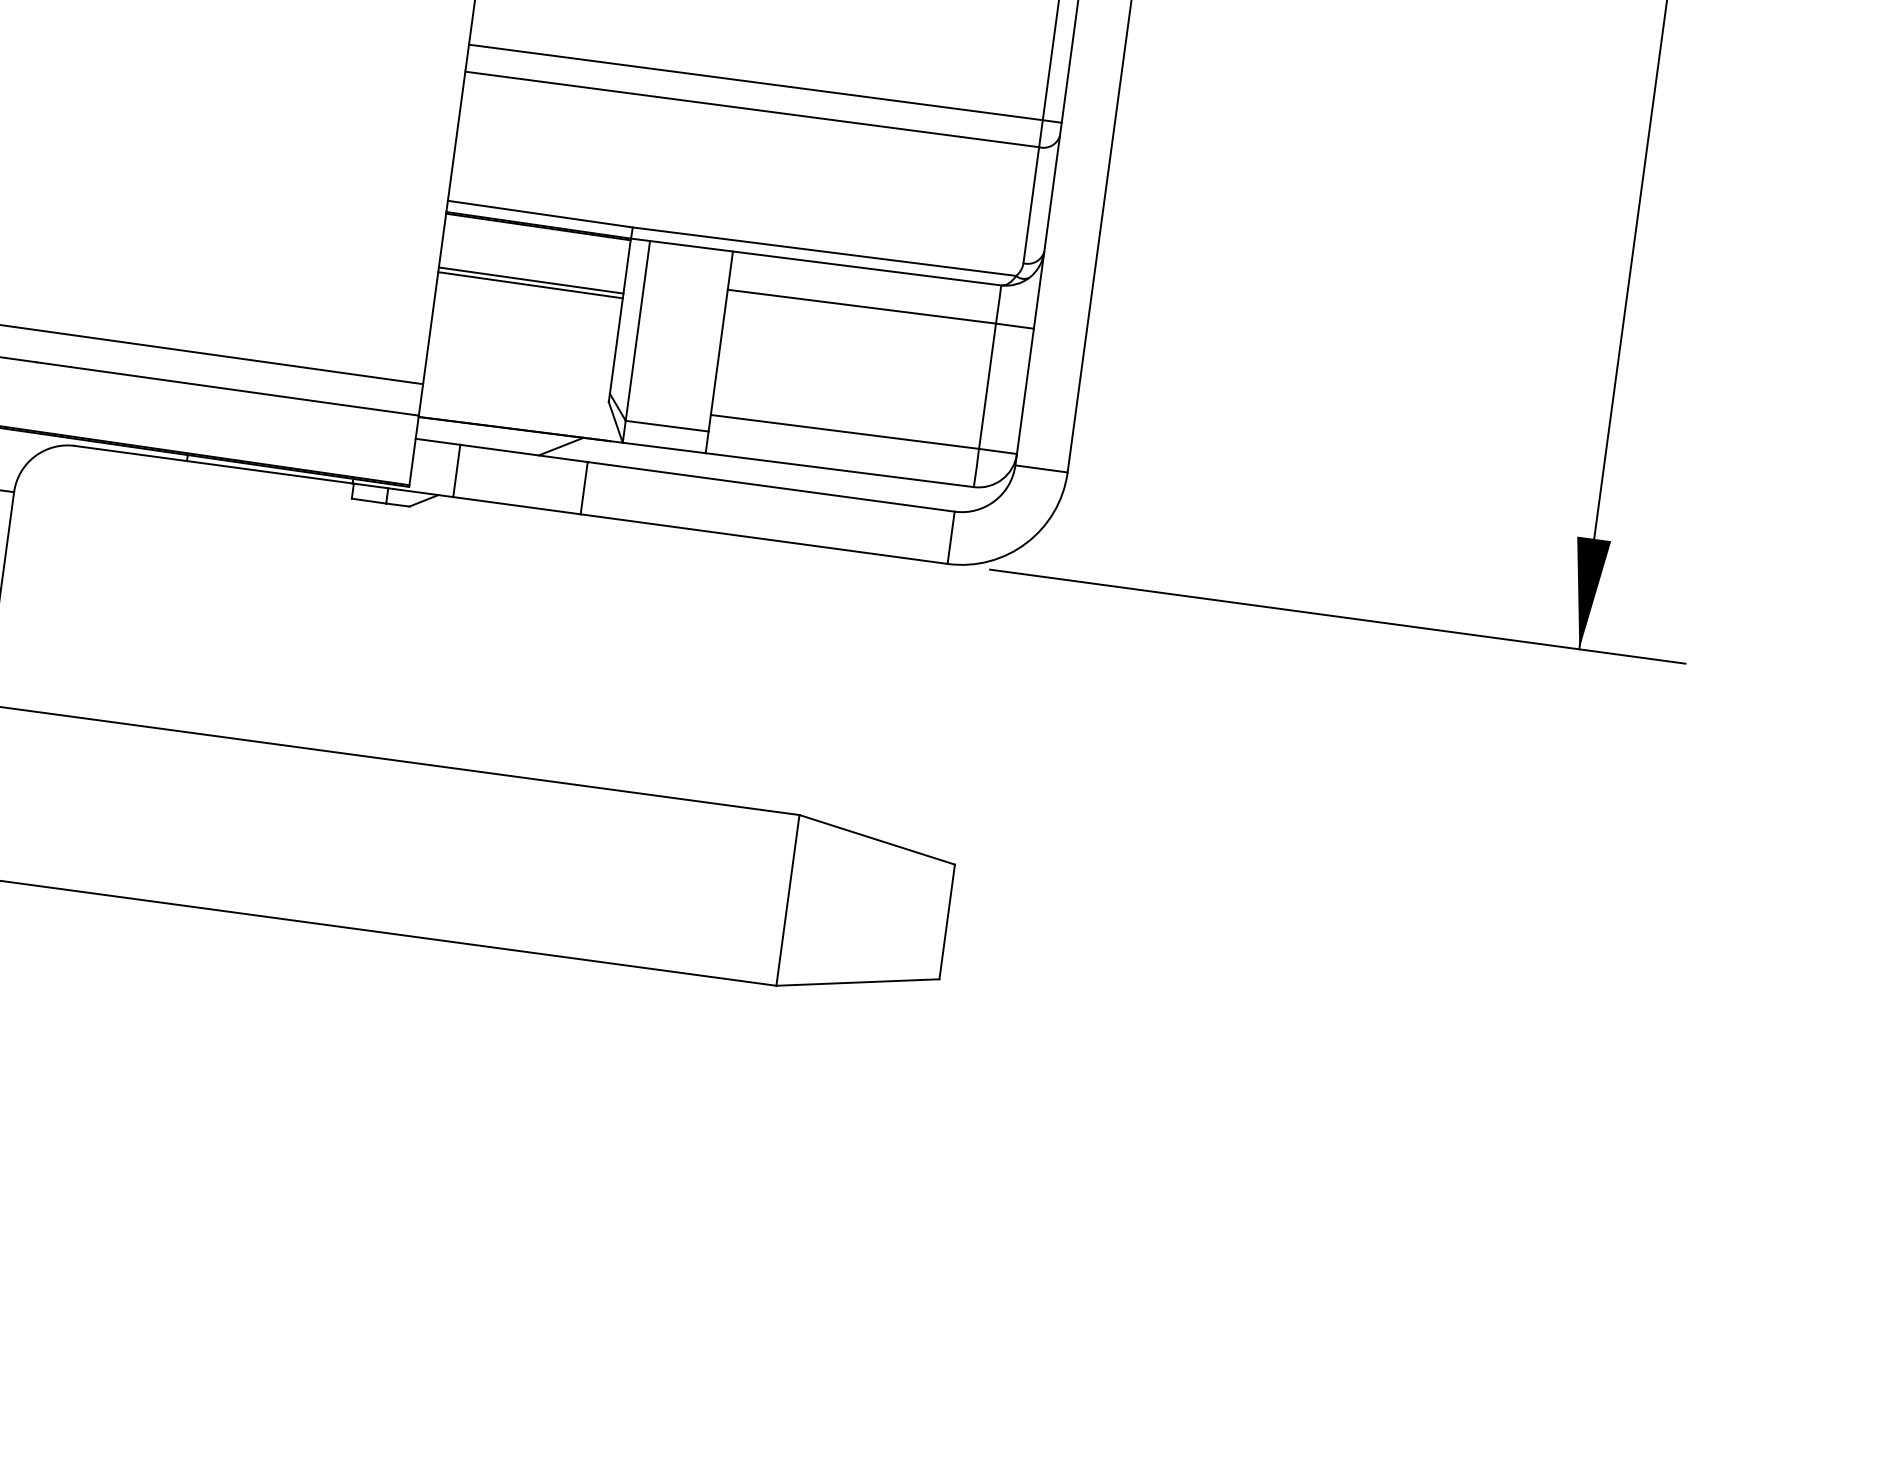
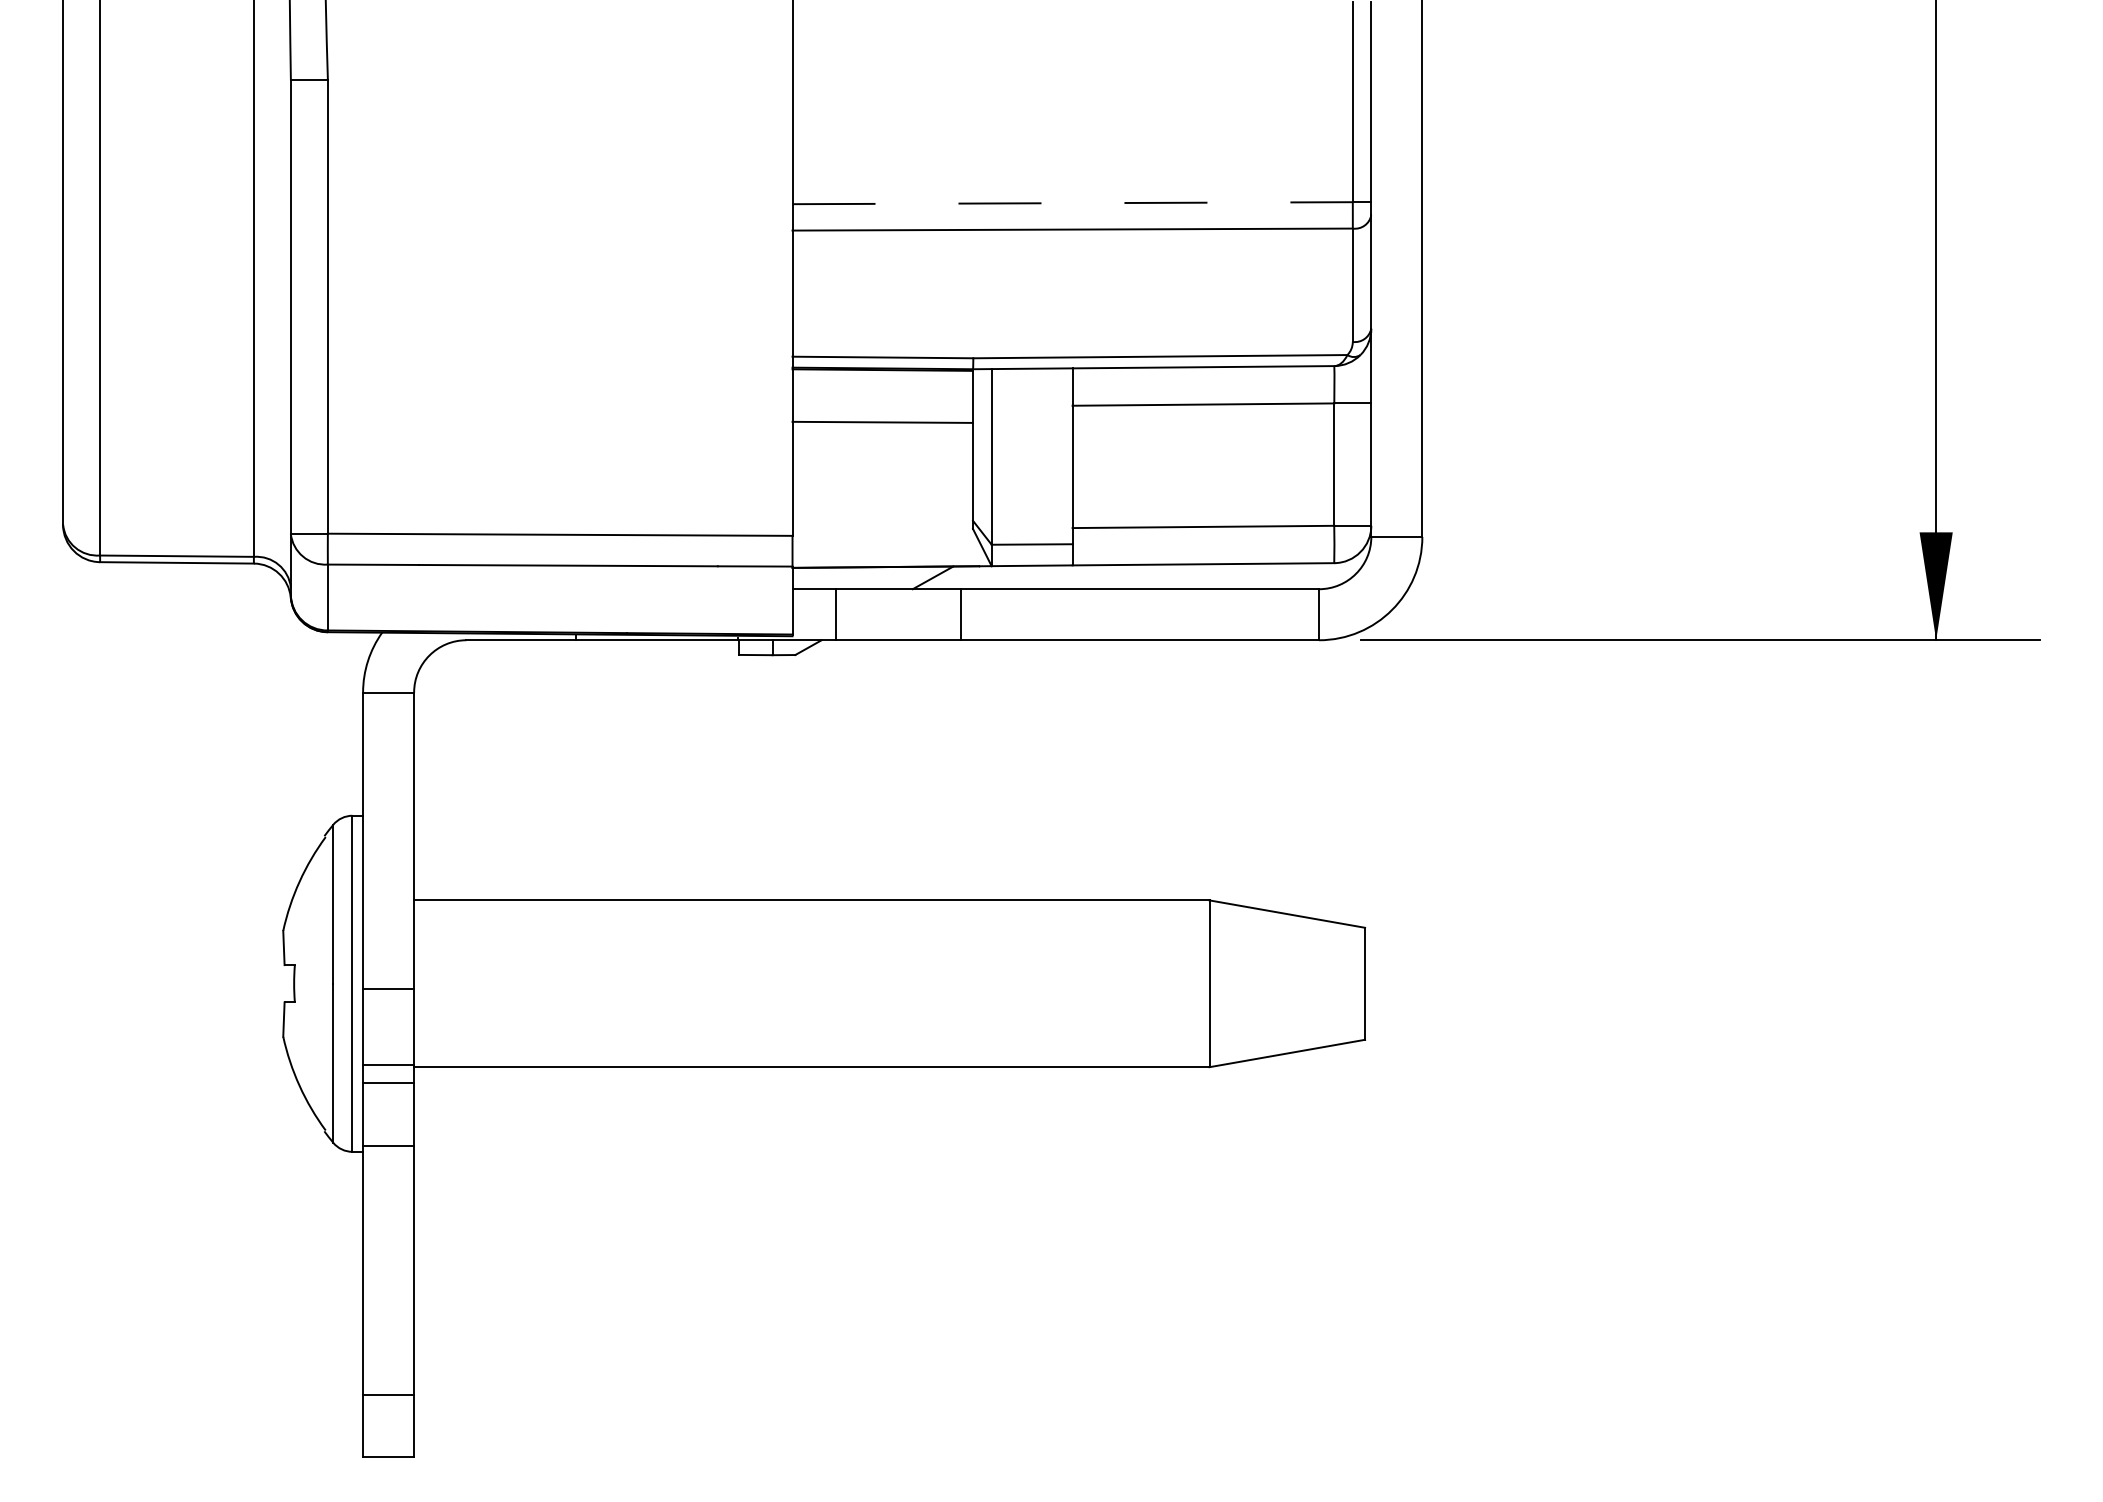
line: (756, 82) -> (1073, 203), solid -> dashed
line: (530, 284) -> (882, 426), removed

